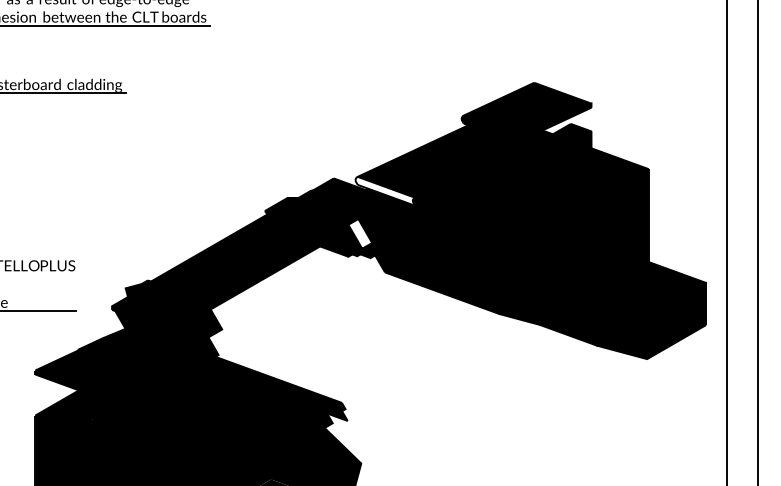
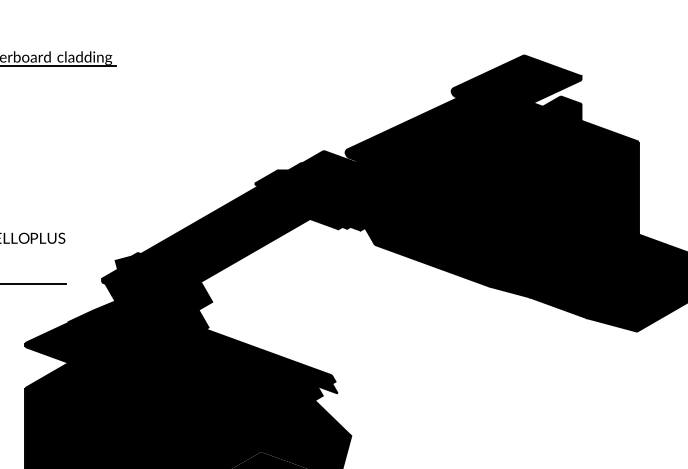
fill: (385, 190) -> (375, 163), added
fill: (360, 233) -> (350, 206), added

